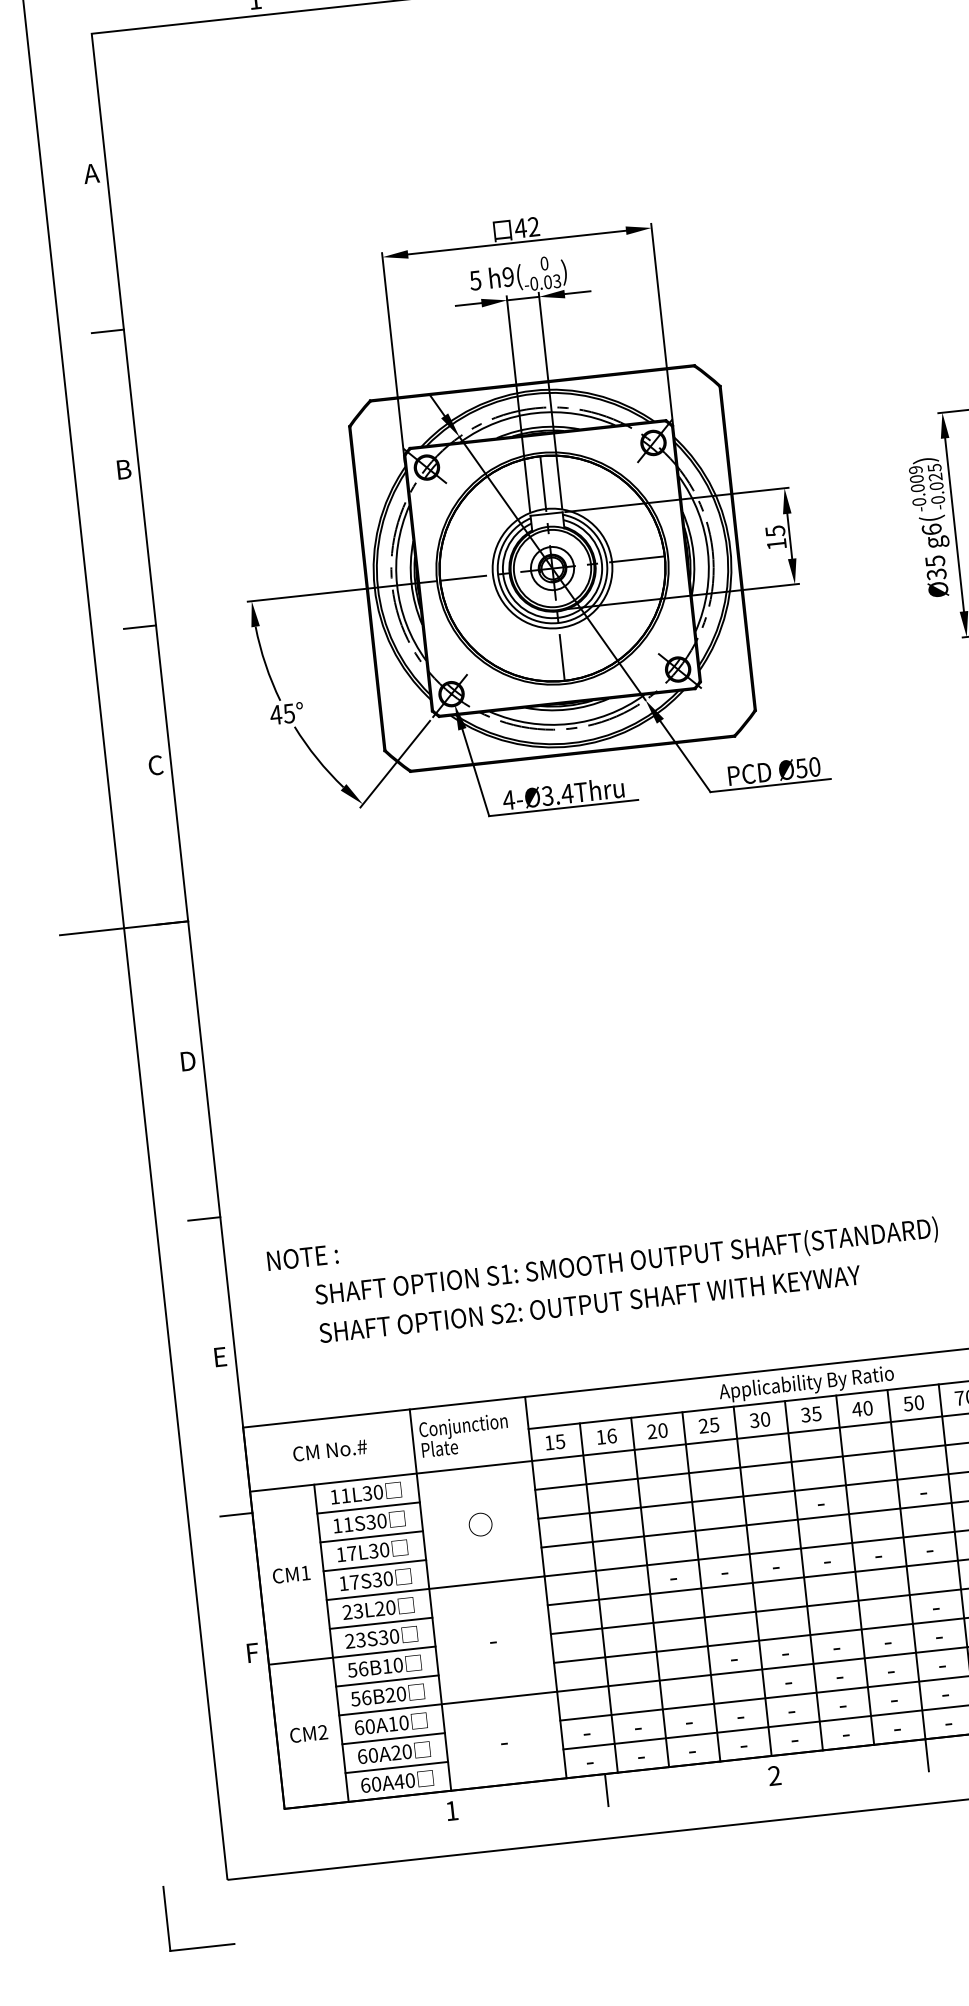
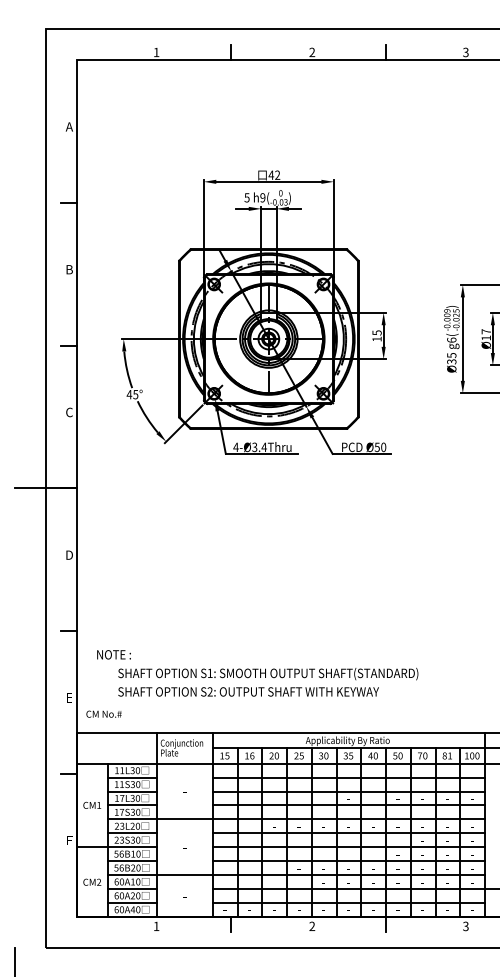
text: (328, 1449) -> (103, 713), moved
text: (479, 1522) -> (184, 790), ○ -> -

